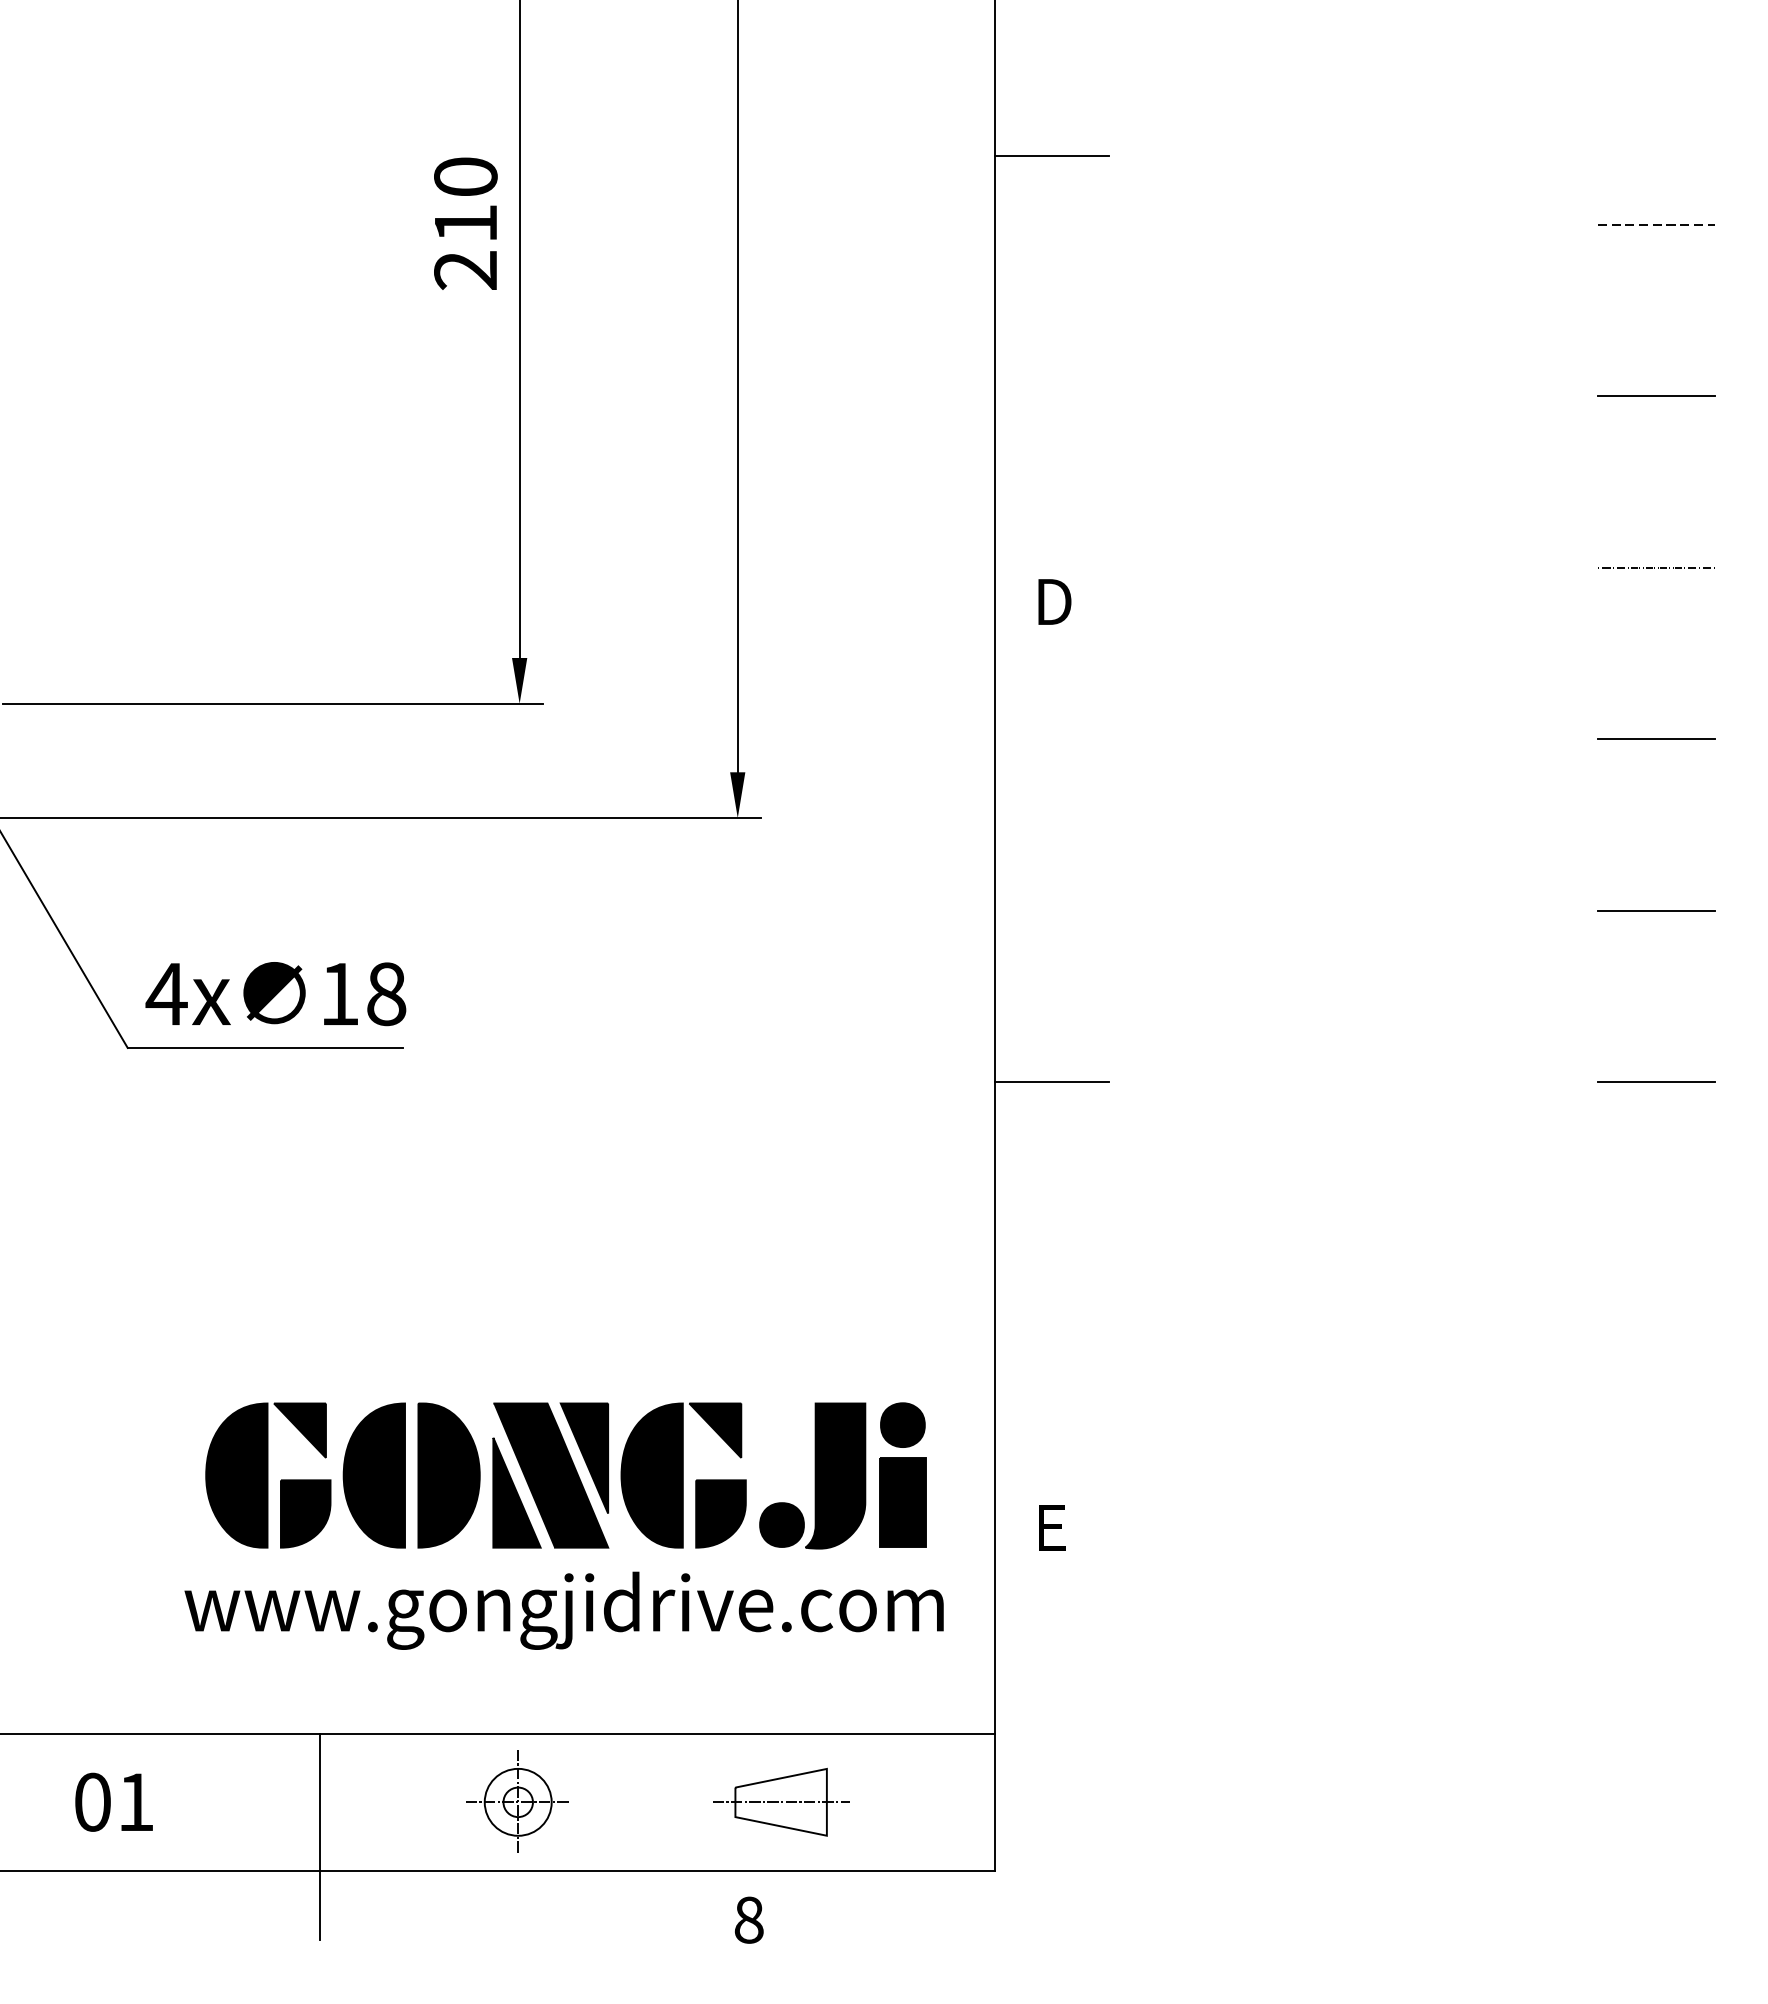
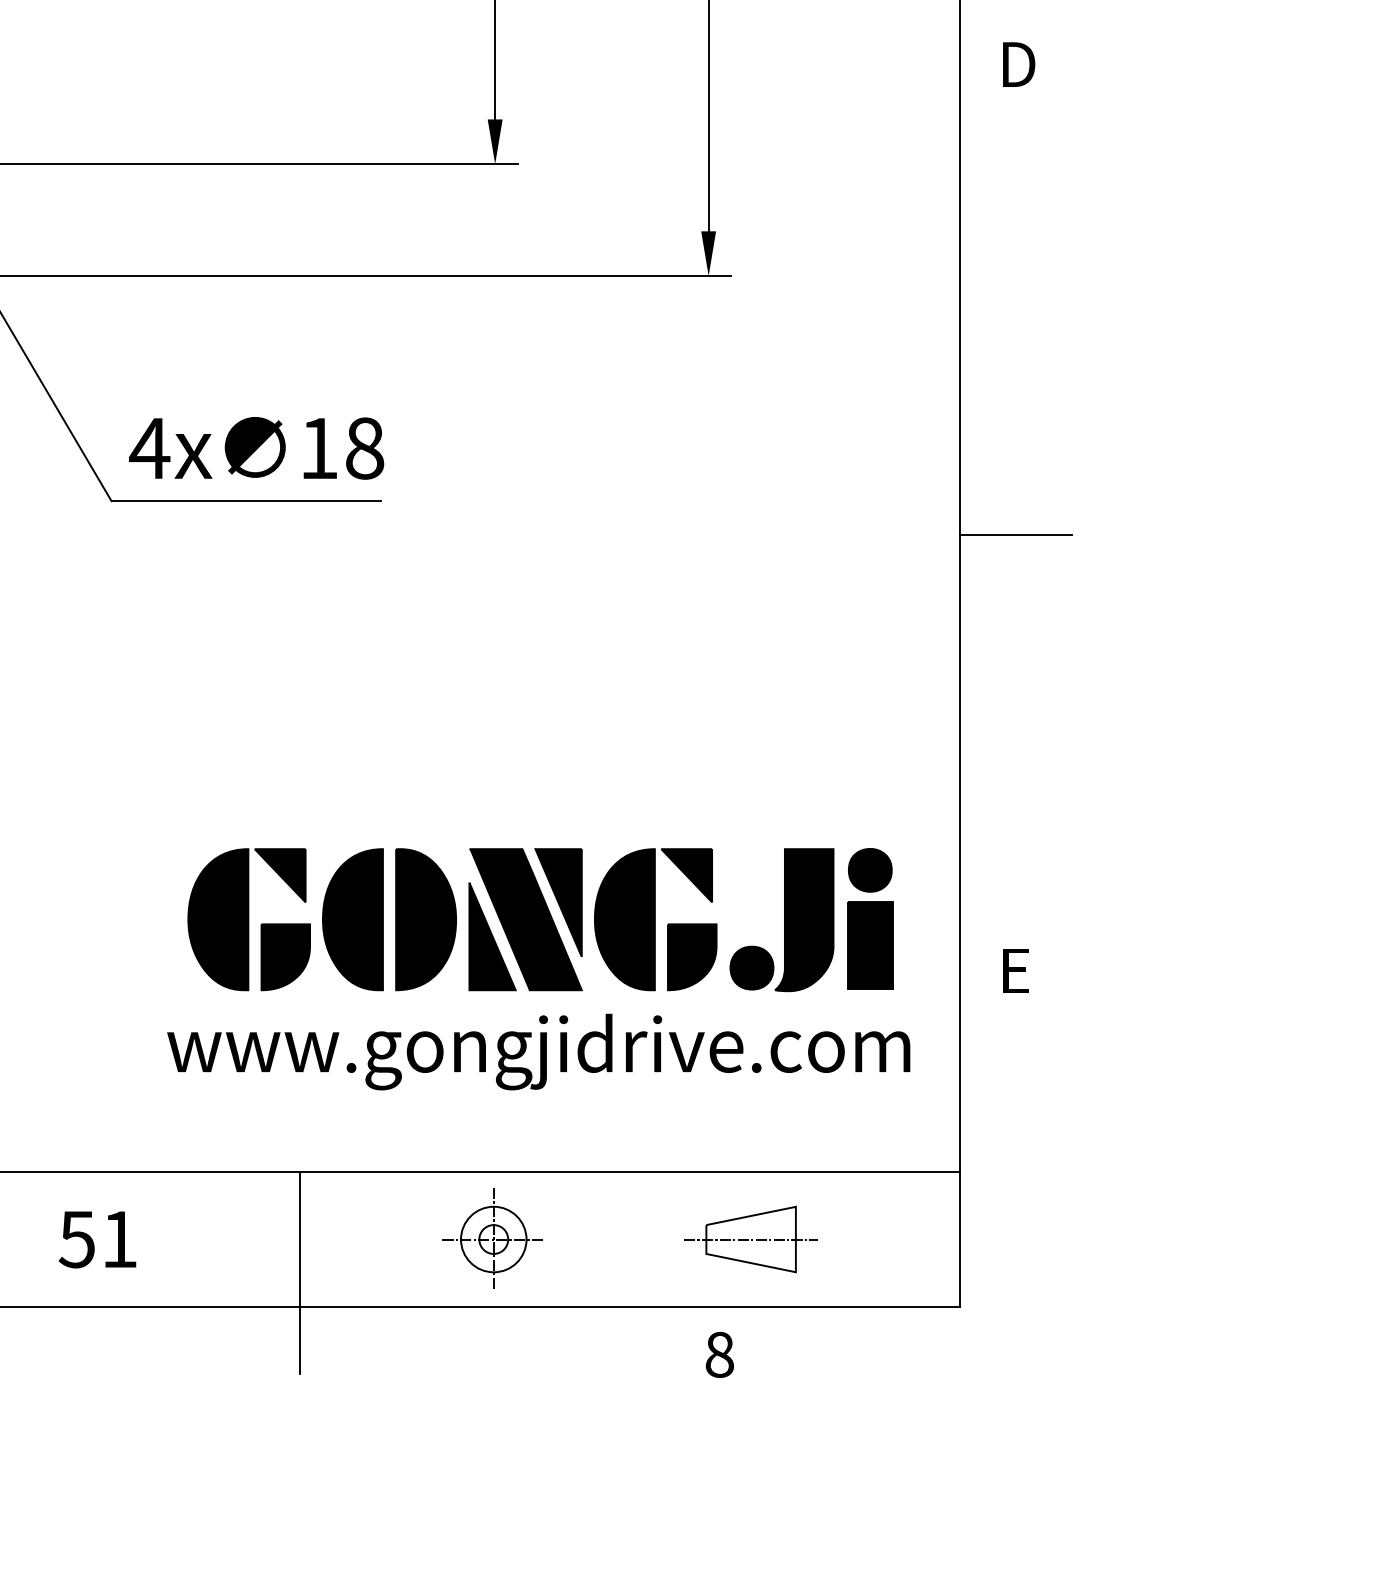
text: (91, 1801) -> (76, 1238), 01 -> 51

